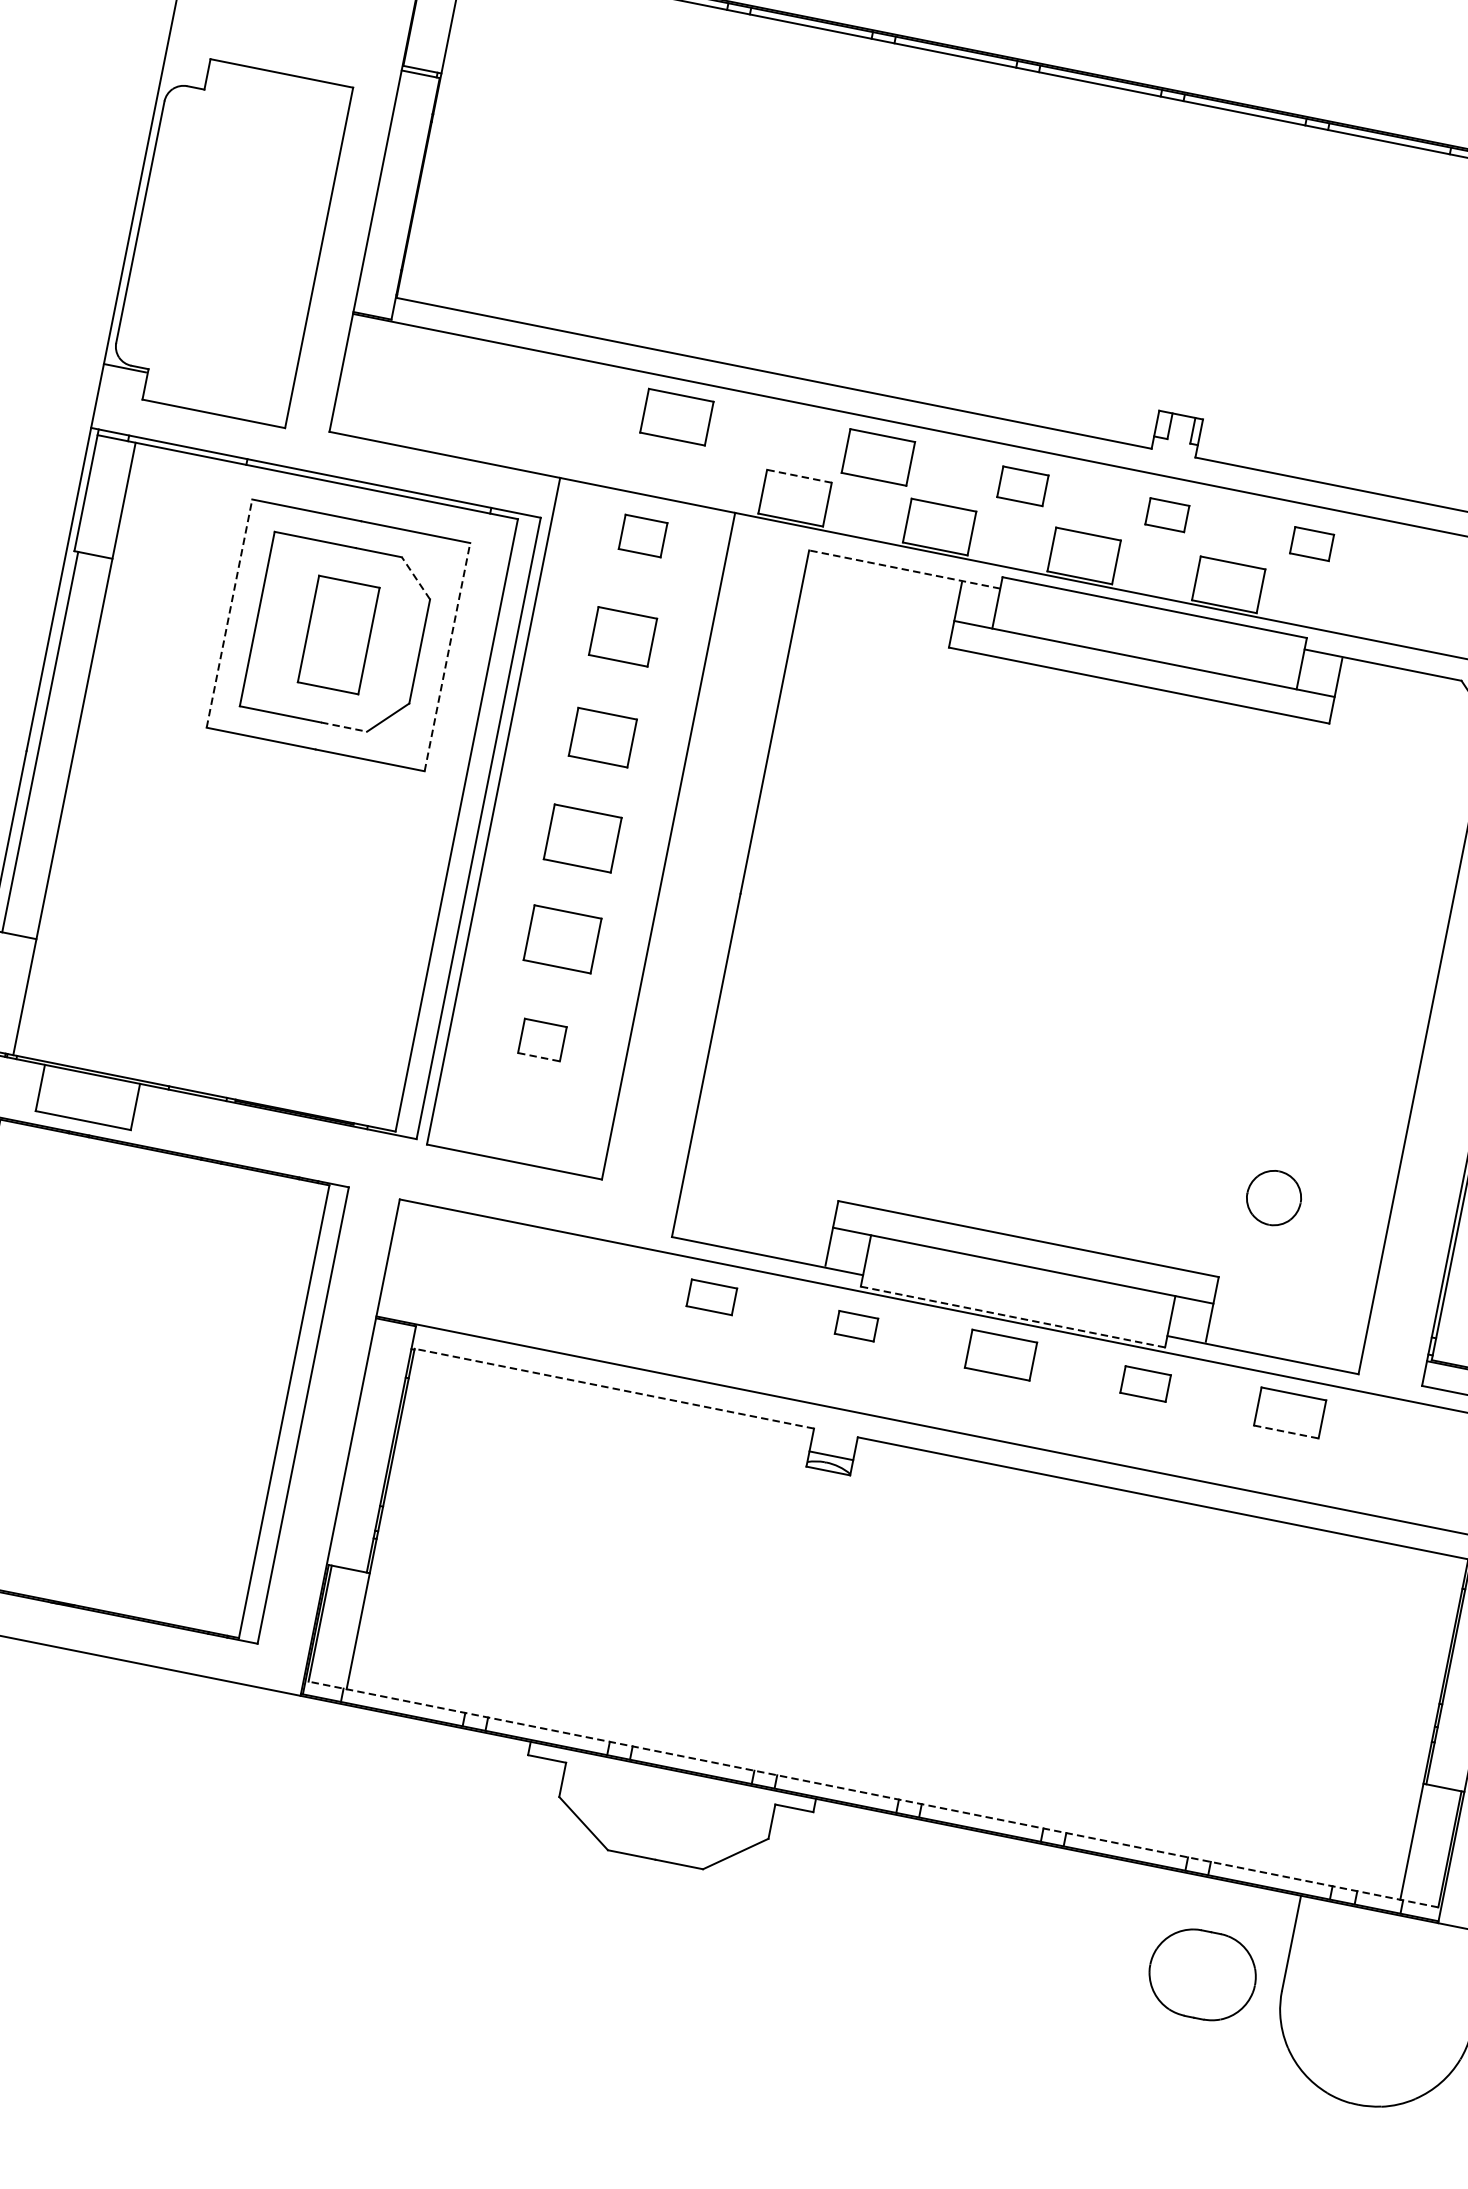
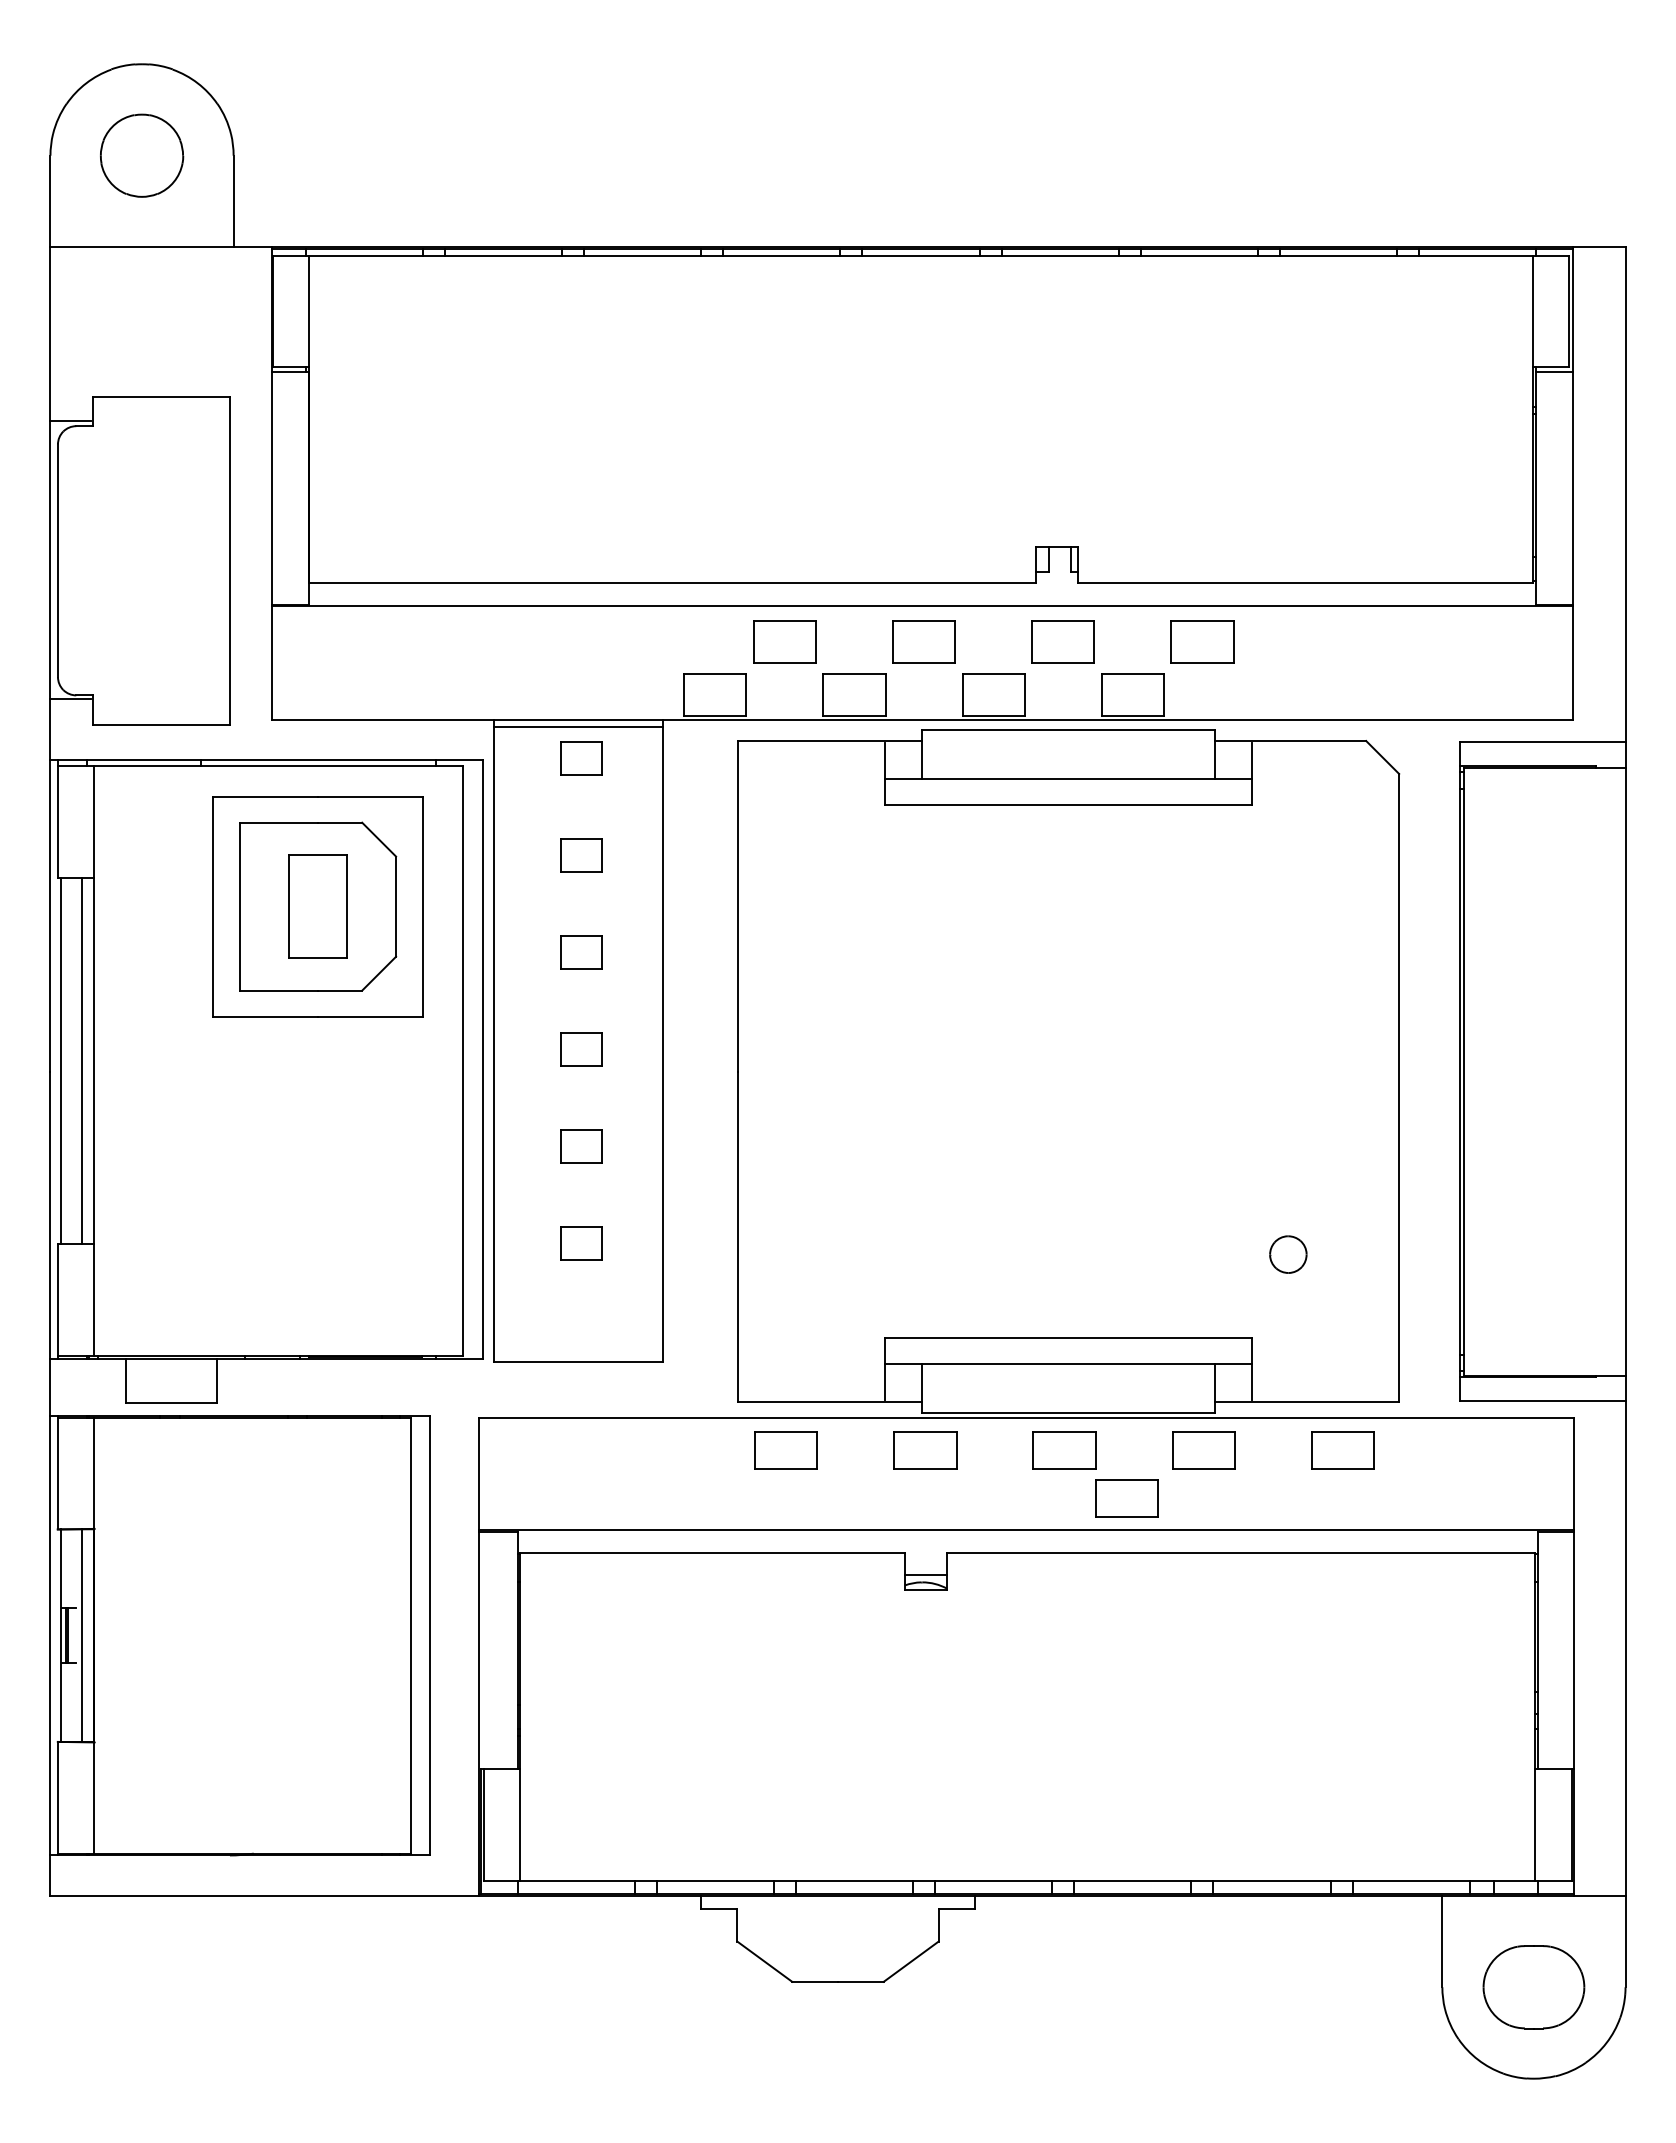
line: (182, 80) -> (70, 421), added
part: (676, 416) -> (590, 641), removed
line: (798, 476) -> (714, 674), dashed -> solid
part: (1022, 485) -> (923, 641), size x1.43
line: (646, 503) -> (578, 727), added
part: (1166, 514) -> (1062, 641), size x1.67
part: (1312, 543) -> (1202, 641), size x1.67
line: (904, 569) -> (829, 741), dashed -> solid
line: (416, 578) -> (379, 839), dashed -> solid
line: (229, 613) -> (212, 906), dashed -> solid
part: (622, 636) -> (581, 855), size x0.71
line: (447, 656) -> (422, 906), dashed -> solid
line: (344, 727) -> (340, 990), dashed -> solid
part: (602, 737) -> (581, 952), size x0.71
line: (61, 745) -> (81, 1060), added
part: (582, 838) -> (581, 1049), size x0.62
part: (562, 939) -> (581, 1146), size x0.62
line: (539, 1057) -> (582, 1260), dashed -> solid
part: (1274, 1197) -> (1288, 1254), size x0.71
part: (711, 1297) -> (785, 1450), size x1.43
line: (1012, 1317) -> (1068, 1413), dashed -> solid
part: (856, 1326) -> (925, 1450), size x1.67
part: (1145, 1383) -> (1203, 1450), size x1.43
line: (614, 1388) -> (712, 1553), dashed -> solid
part: (1055, 1417) -> (1126, 1498), added
line: (1286, 1432) -> (1343, 1469), dashed -> solid
line: (873, 1794) -> (1027, 1881), dashed -> solid
part: (1202, 1975) -> (1533, 1987), moved

